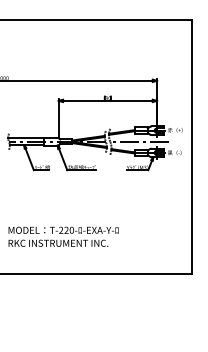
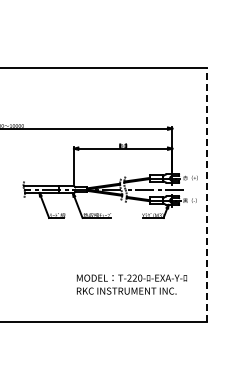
line: (191, 146) -> (206, 194), solid -> dashed
text: (63, 236) -> (131, 284), moved

